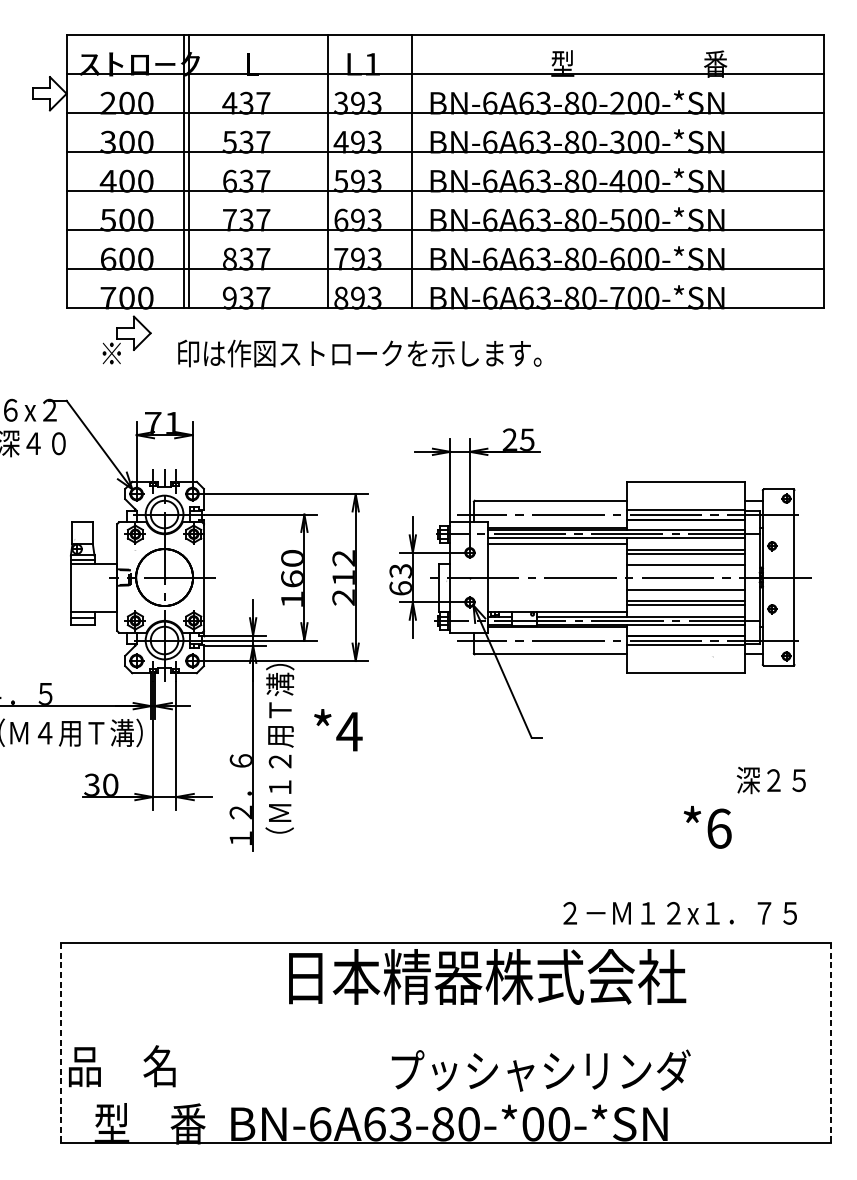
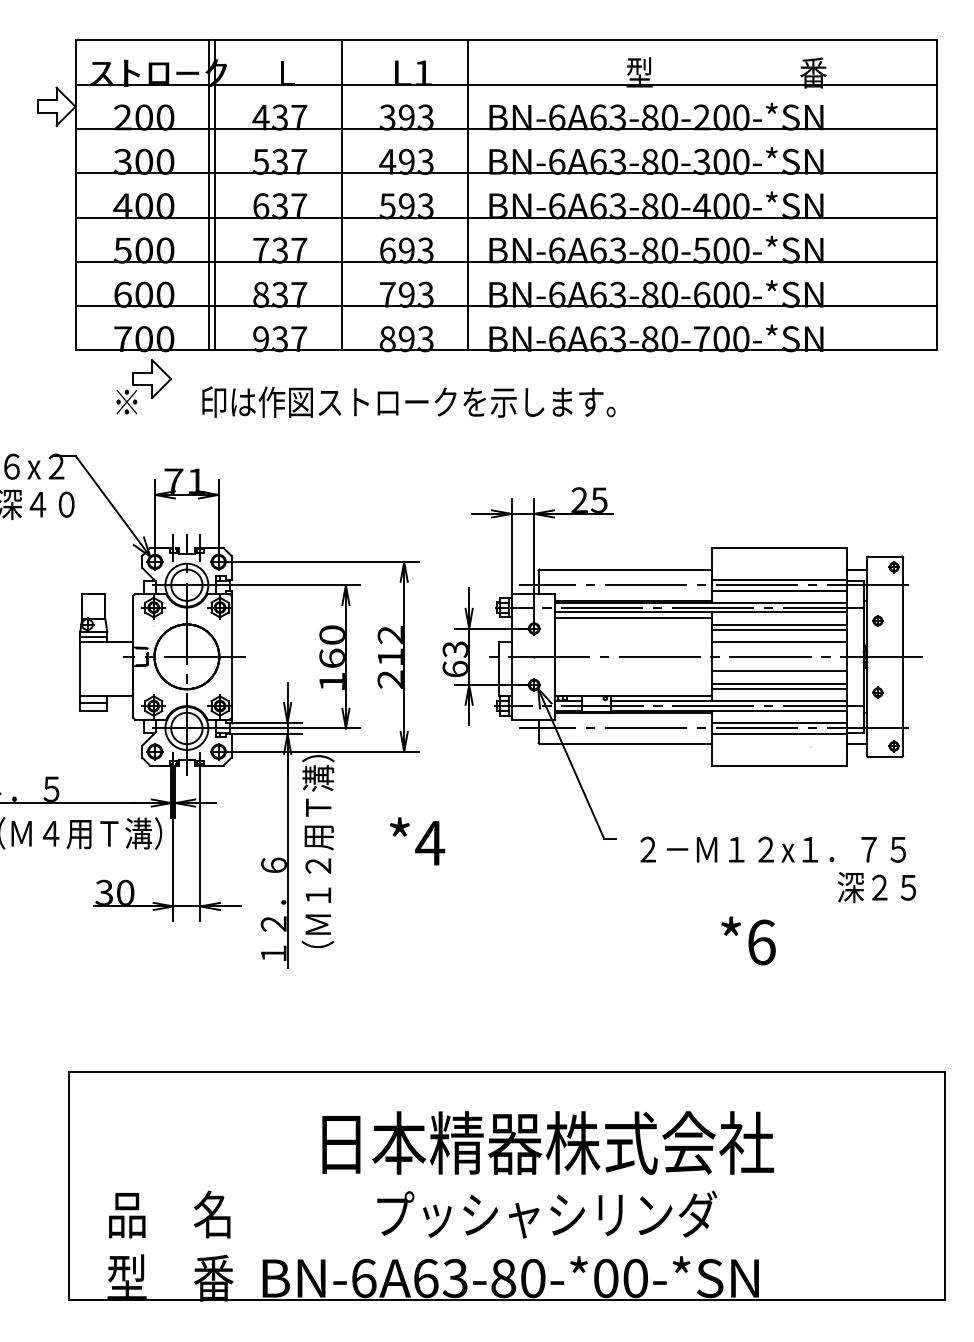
line: (327, 171) -> (341, 195), moved
text: (338, 730) -> (417, 841), moved
text: (707, 826) -> (748, 940), moved
text: (679, 913) -> (772, 849), moved
text: (486, 976) -> (547, 1142), moved
line: (61, 1043) -> (69, 1186), dashed -> solid
line: (831, 1043) -> (945, 1186), dashed -> solid
text: (122, 1066) -> (169, 1214), moved
text: (541, 1070) -> (547, 1214), moved

